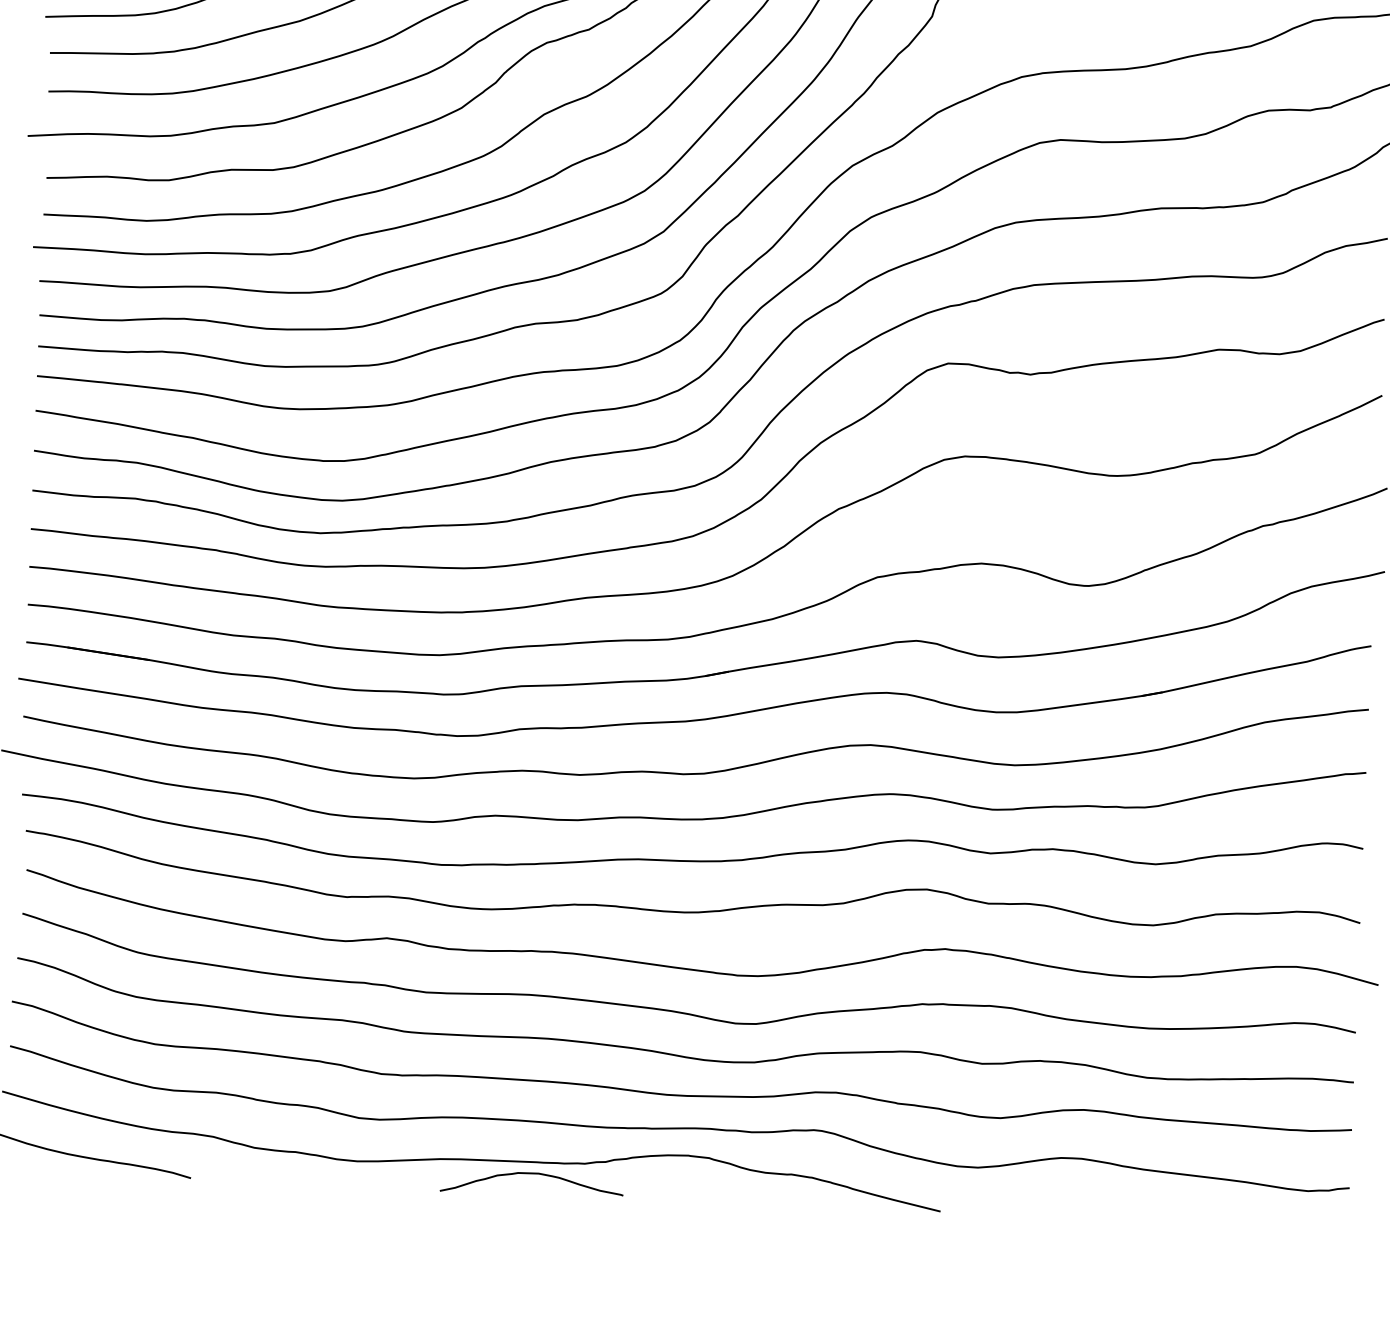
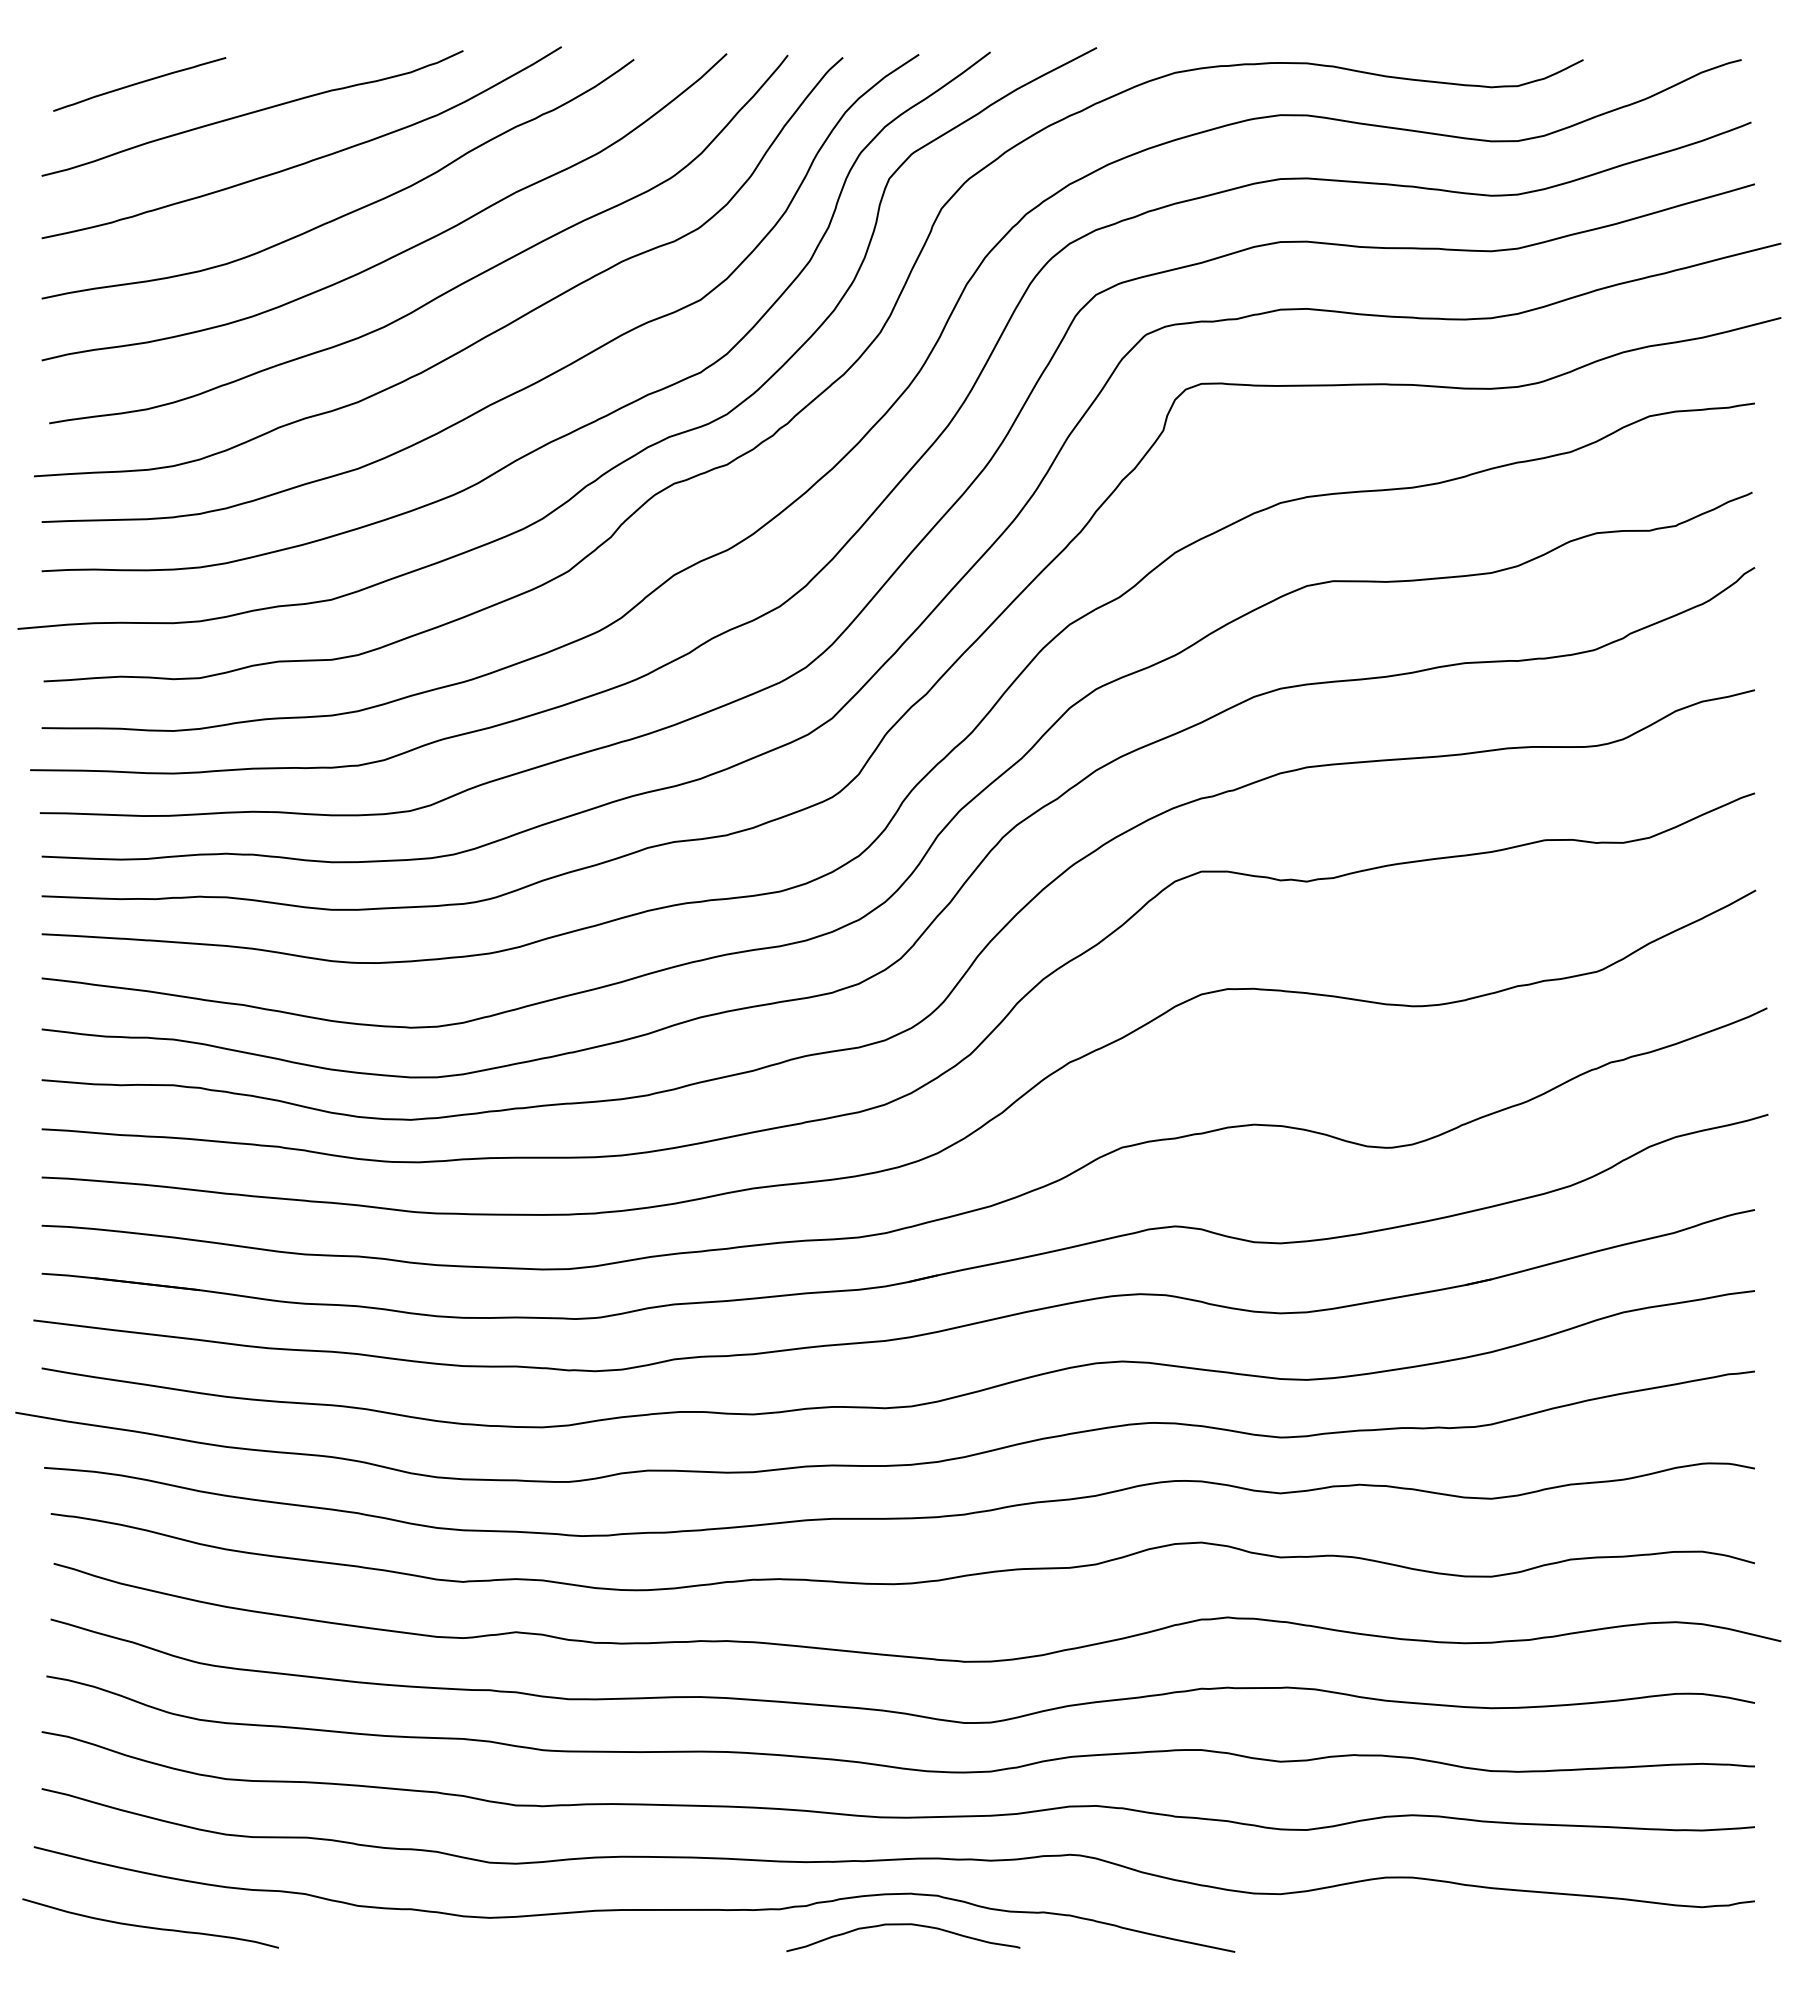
curve: (532, 1174) -> (903, 1925), moved

